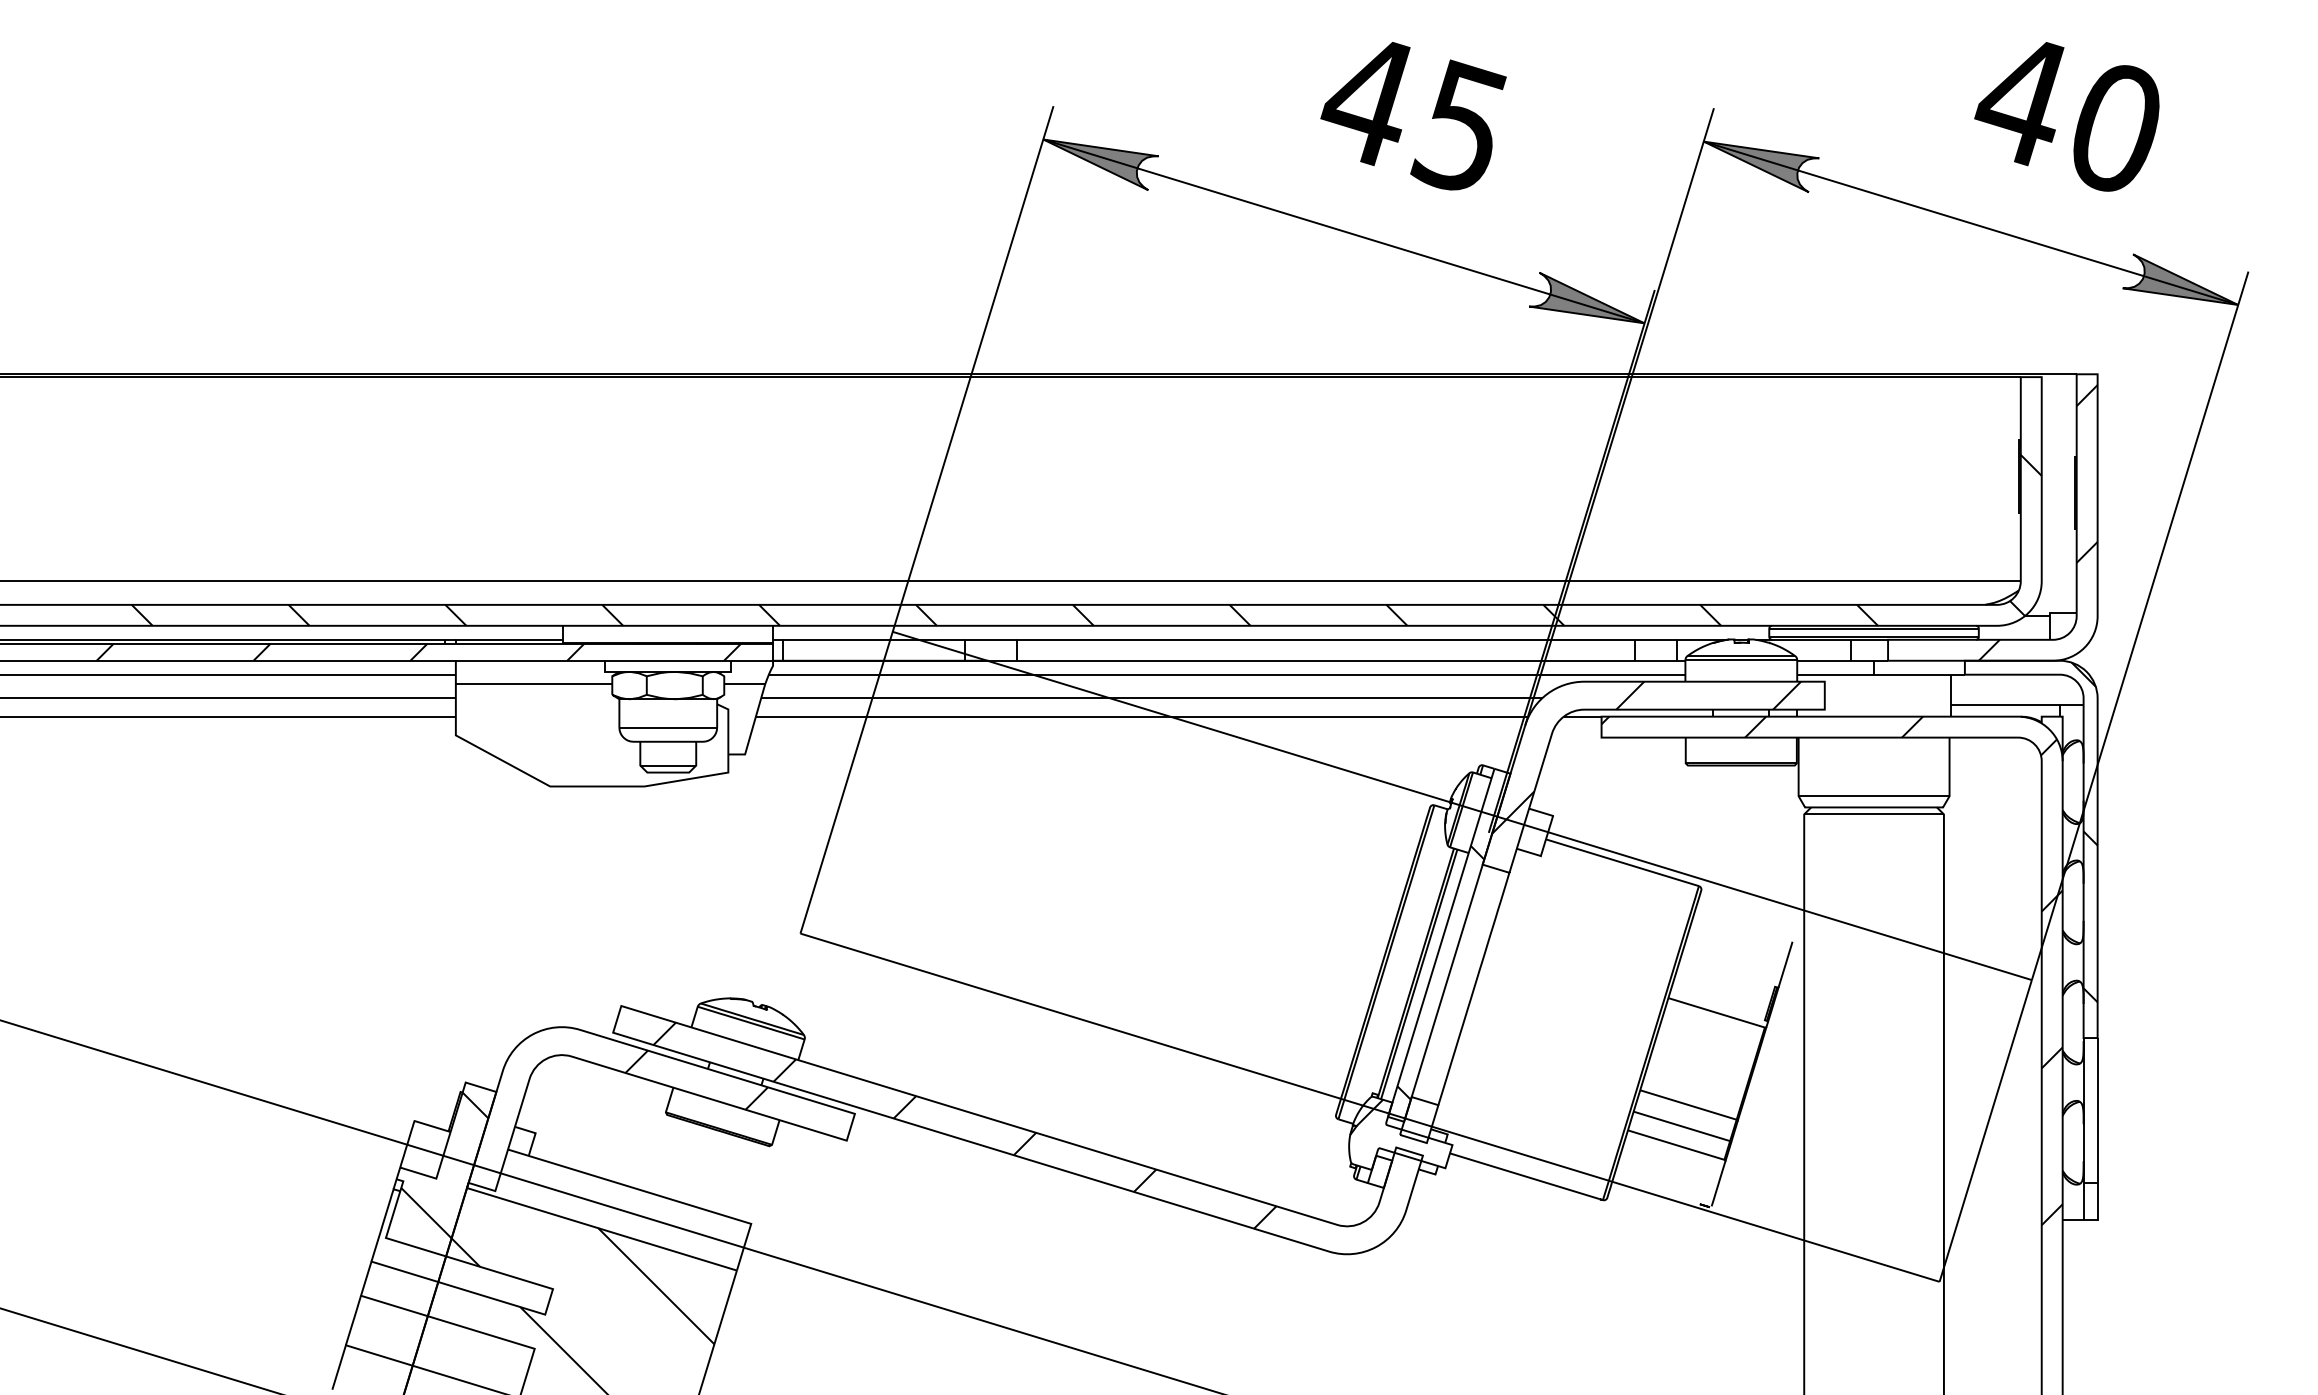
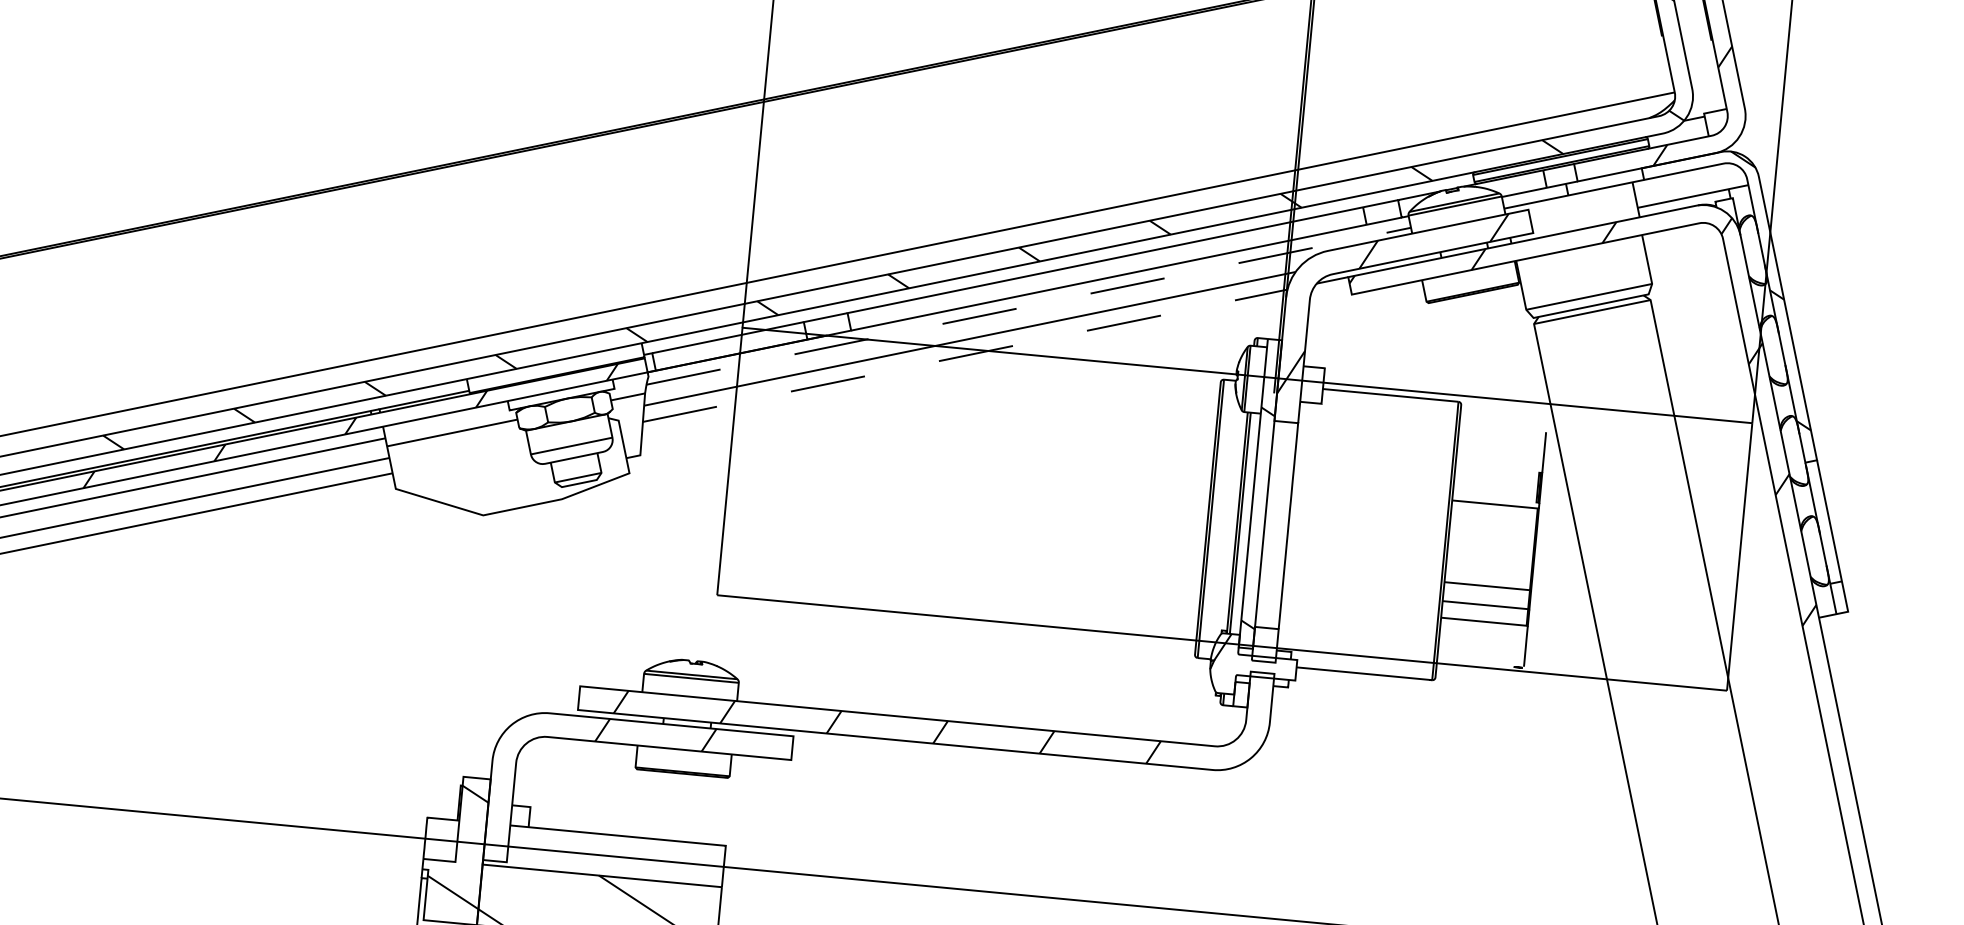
line: (1227, 674) -> (1029, 306), solid -> dashed
line: (1142, 716) -> (965, 355), solid -> dashed

